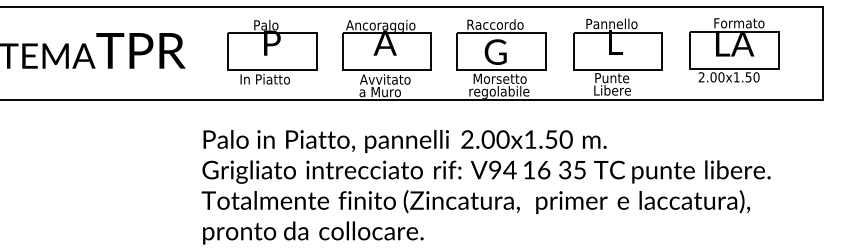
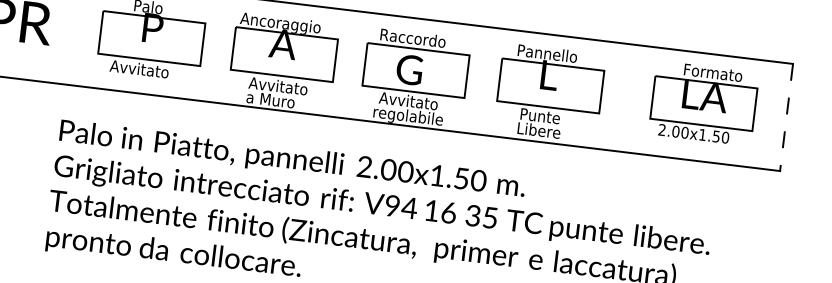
part: (734, 50) -> (703, 103), moved
line: (822, 54) -> (786, 118), solid -> dashed
text: (499, 78) -> (410, 100), Morsetto -> Avvitato
text: (264, 79) -> (138, 69), In Piatto -> Avvitato

